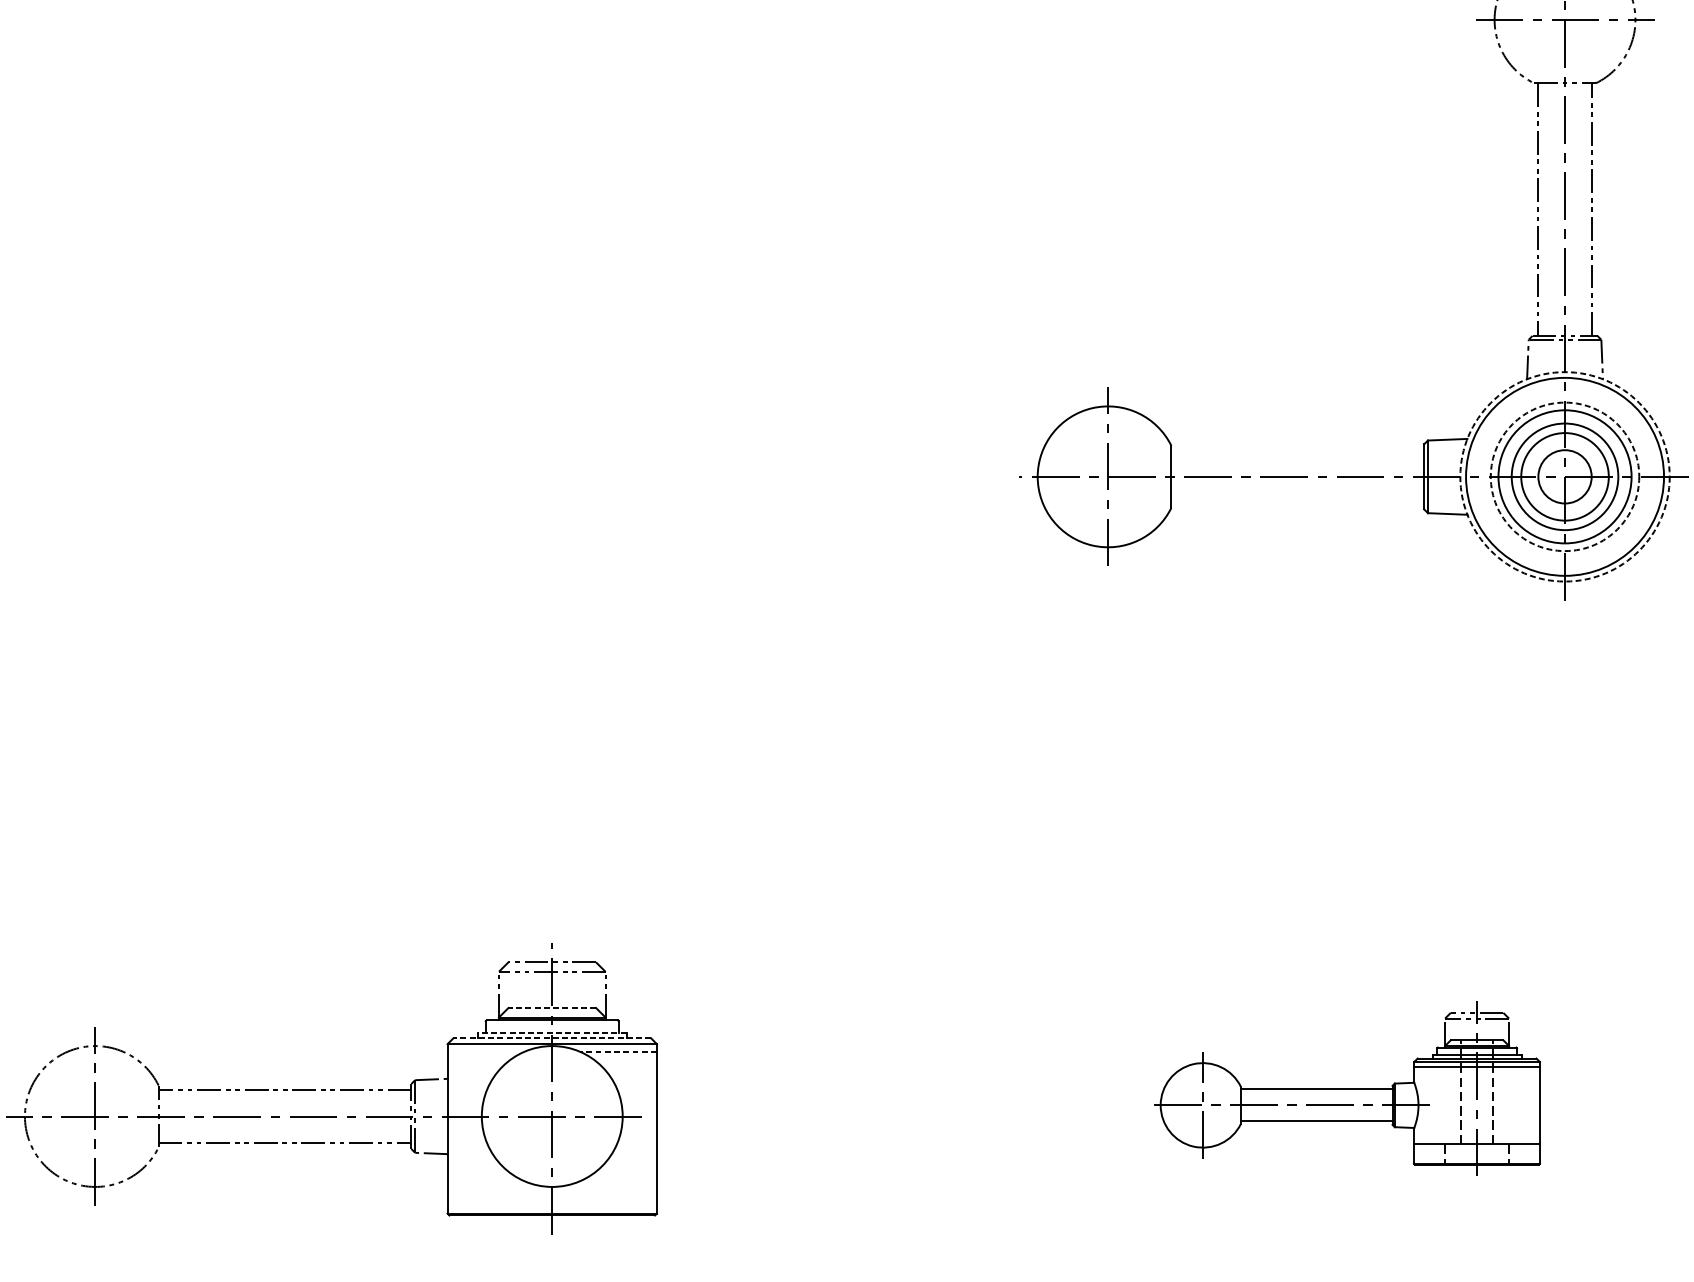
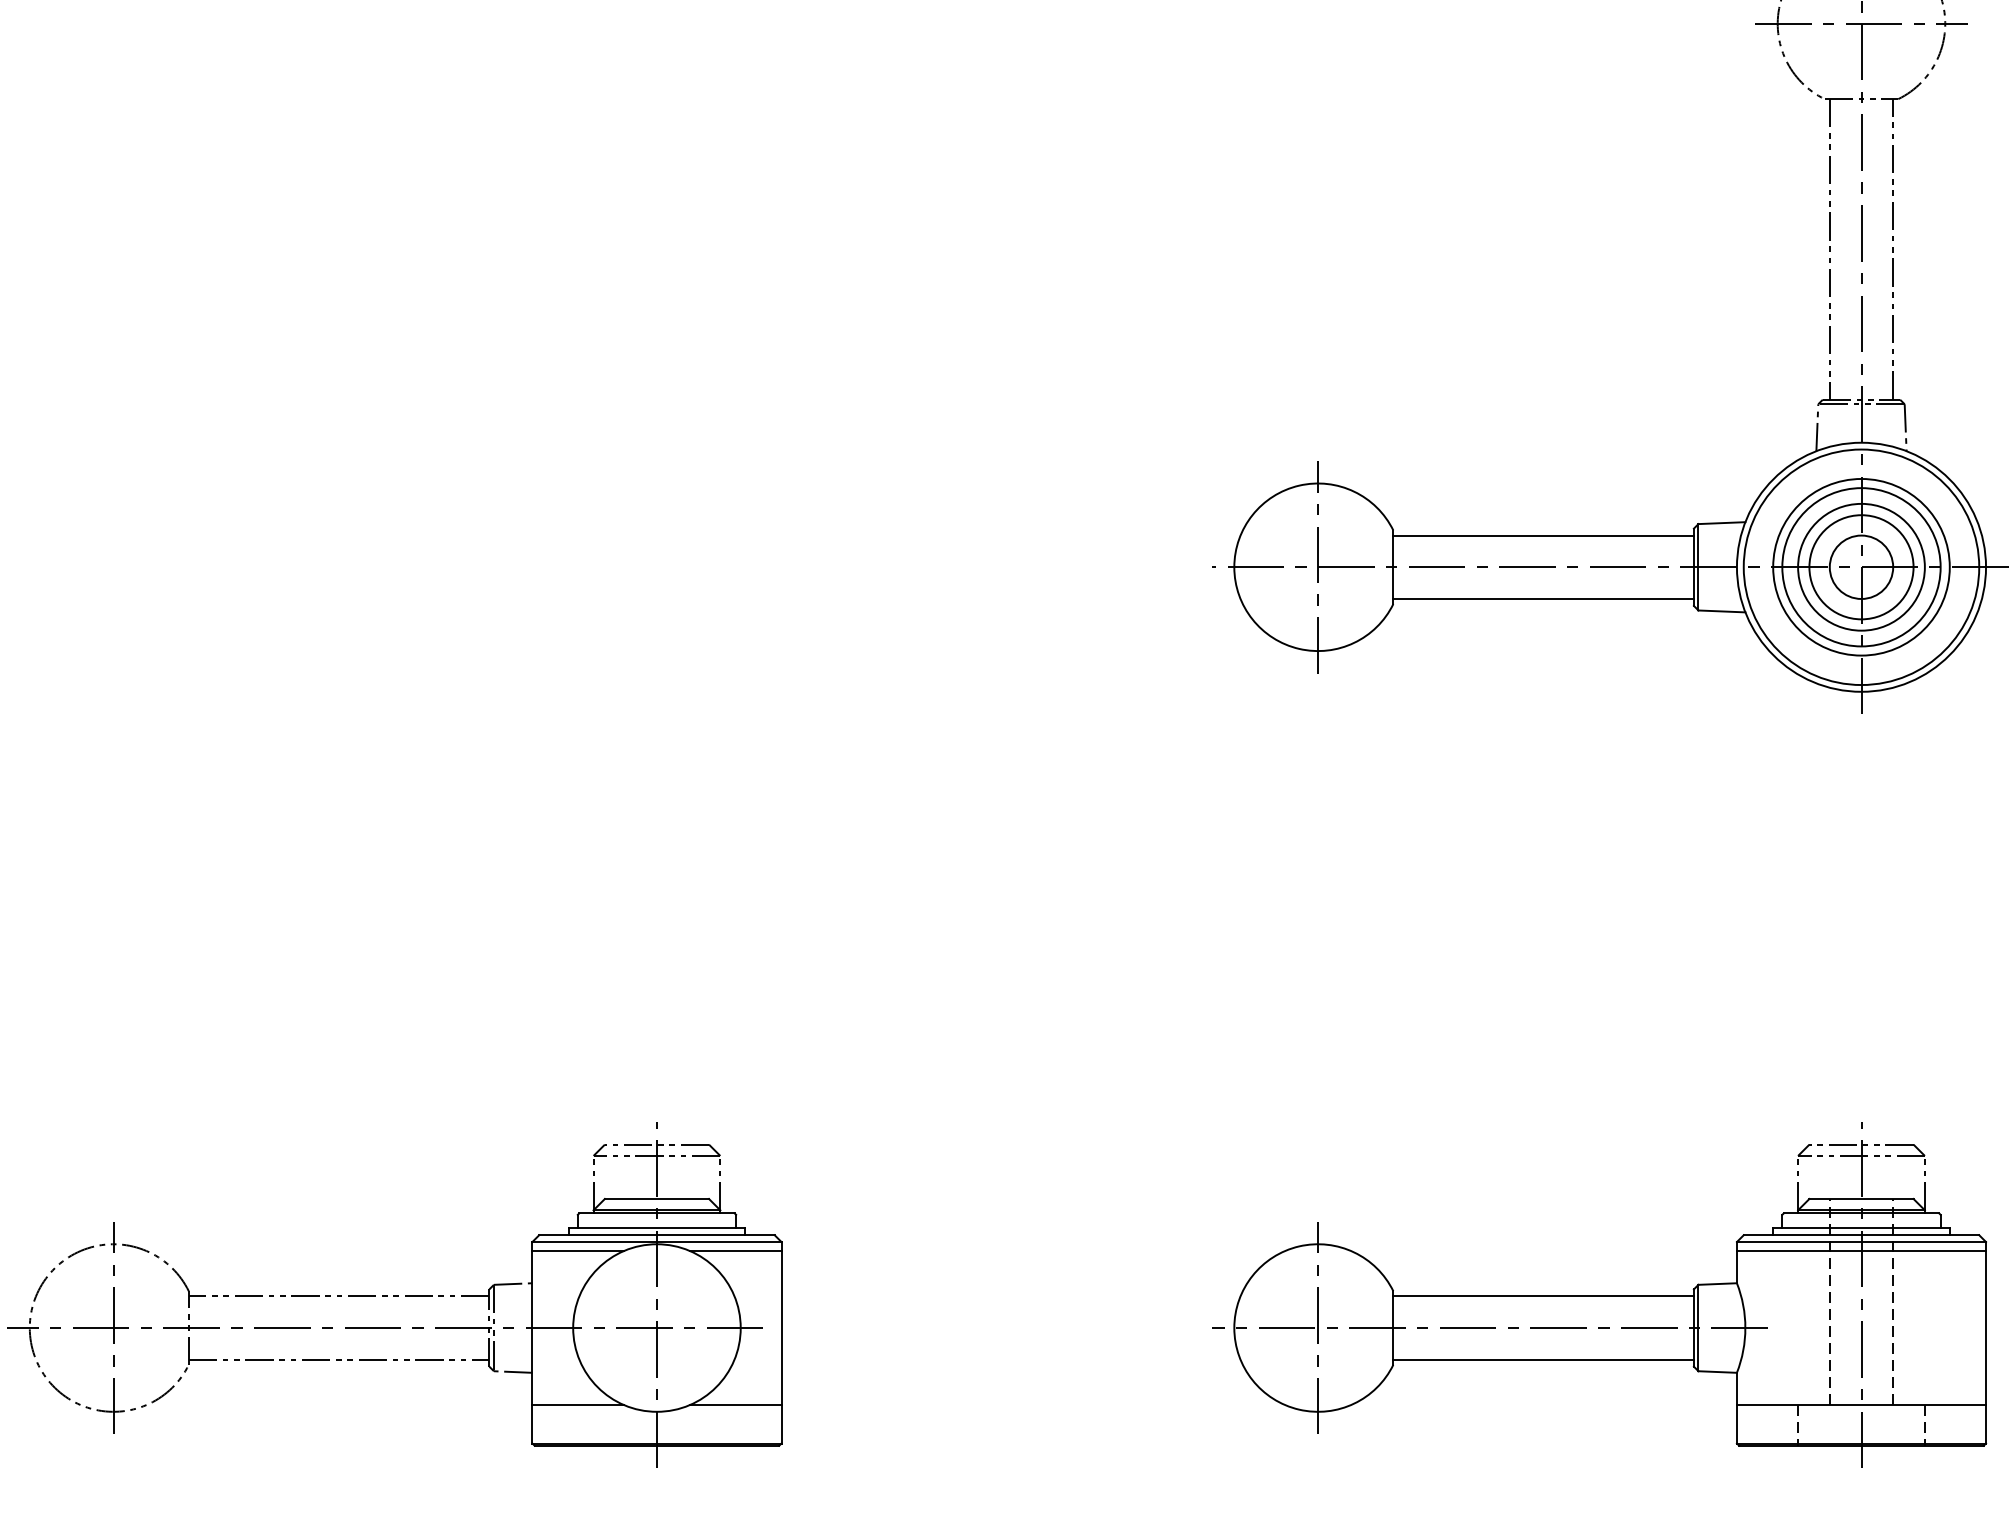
line: (1297, 450) -> (1543, 535), added
circle: (1565, 476) -> (1861, 566), dashed -> solid
circle: (1565, 476) -> (1861, 566), dashed -> solid
line: (1297, 503) -> (1543, 598), added
line: (551, 1007) -> (656, 1198), dashed -> solid
line: (551, 1032) -> (656, 1228), dashed -> solid
line: (551, 1038) -> (656, 1235), dashed -> solid
line: (485, 1052) -> (577, 1251), added
line: (618, 1052) -> (735, 1251), dashed -> solid
part: (1344, 1088) -> (1599, 1294), size x1.67
line: (485, 1181) -> (577, 1405), added
line: (618, 1181) -> (735, 1405), added

